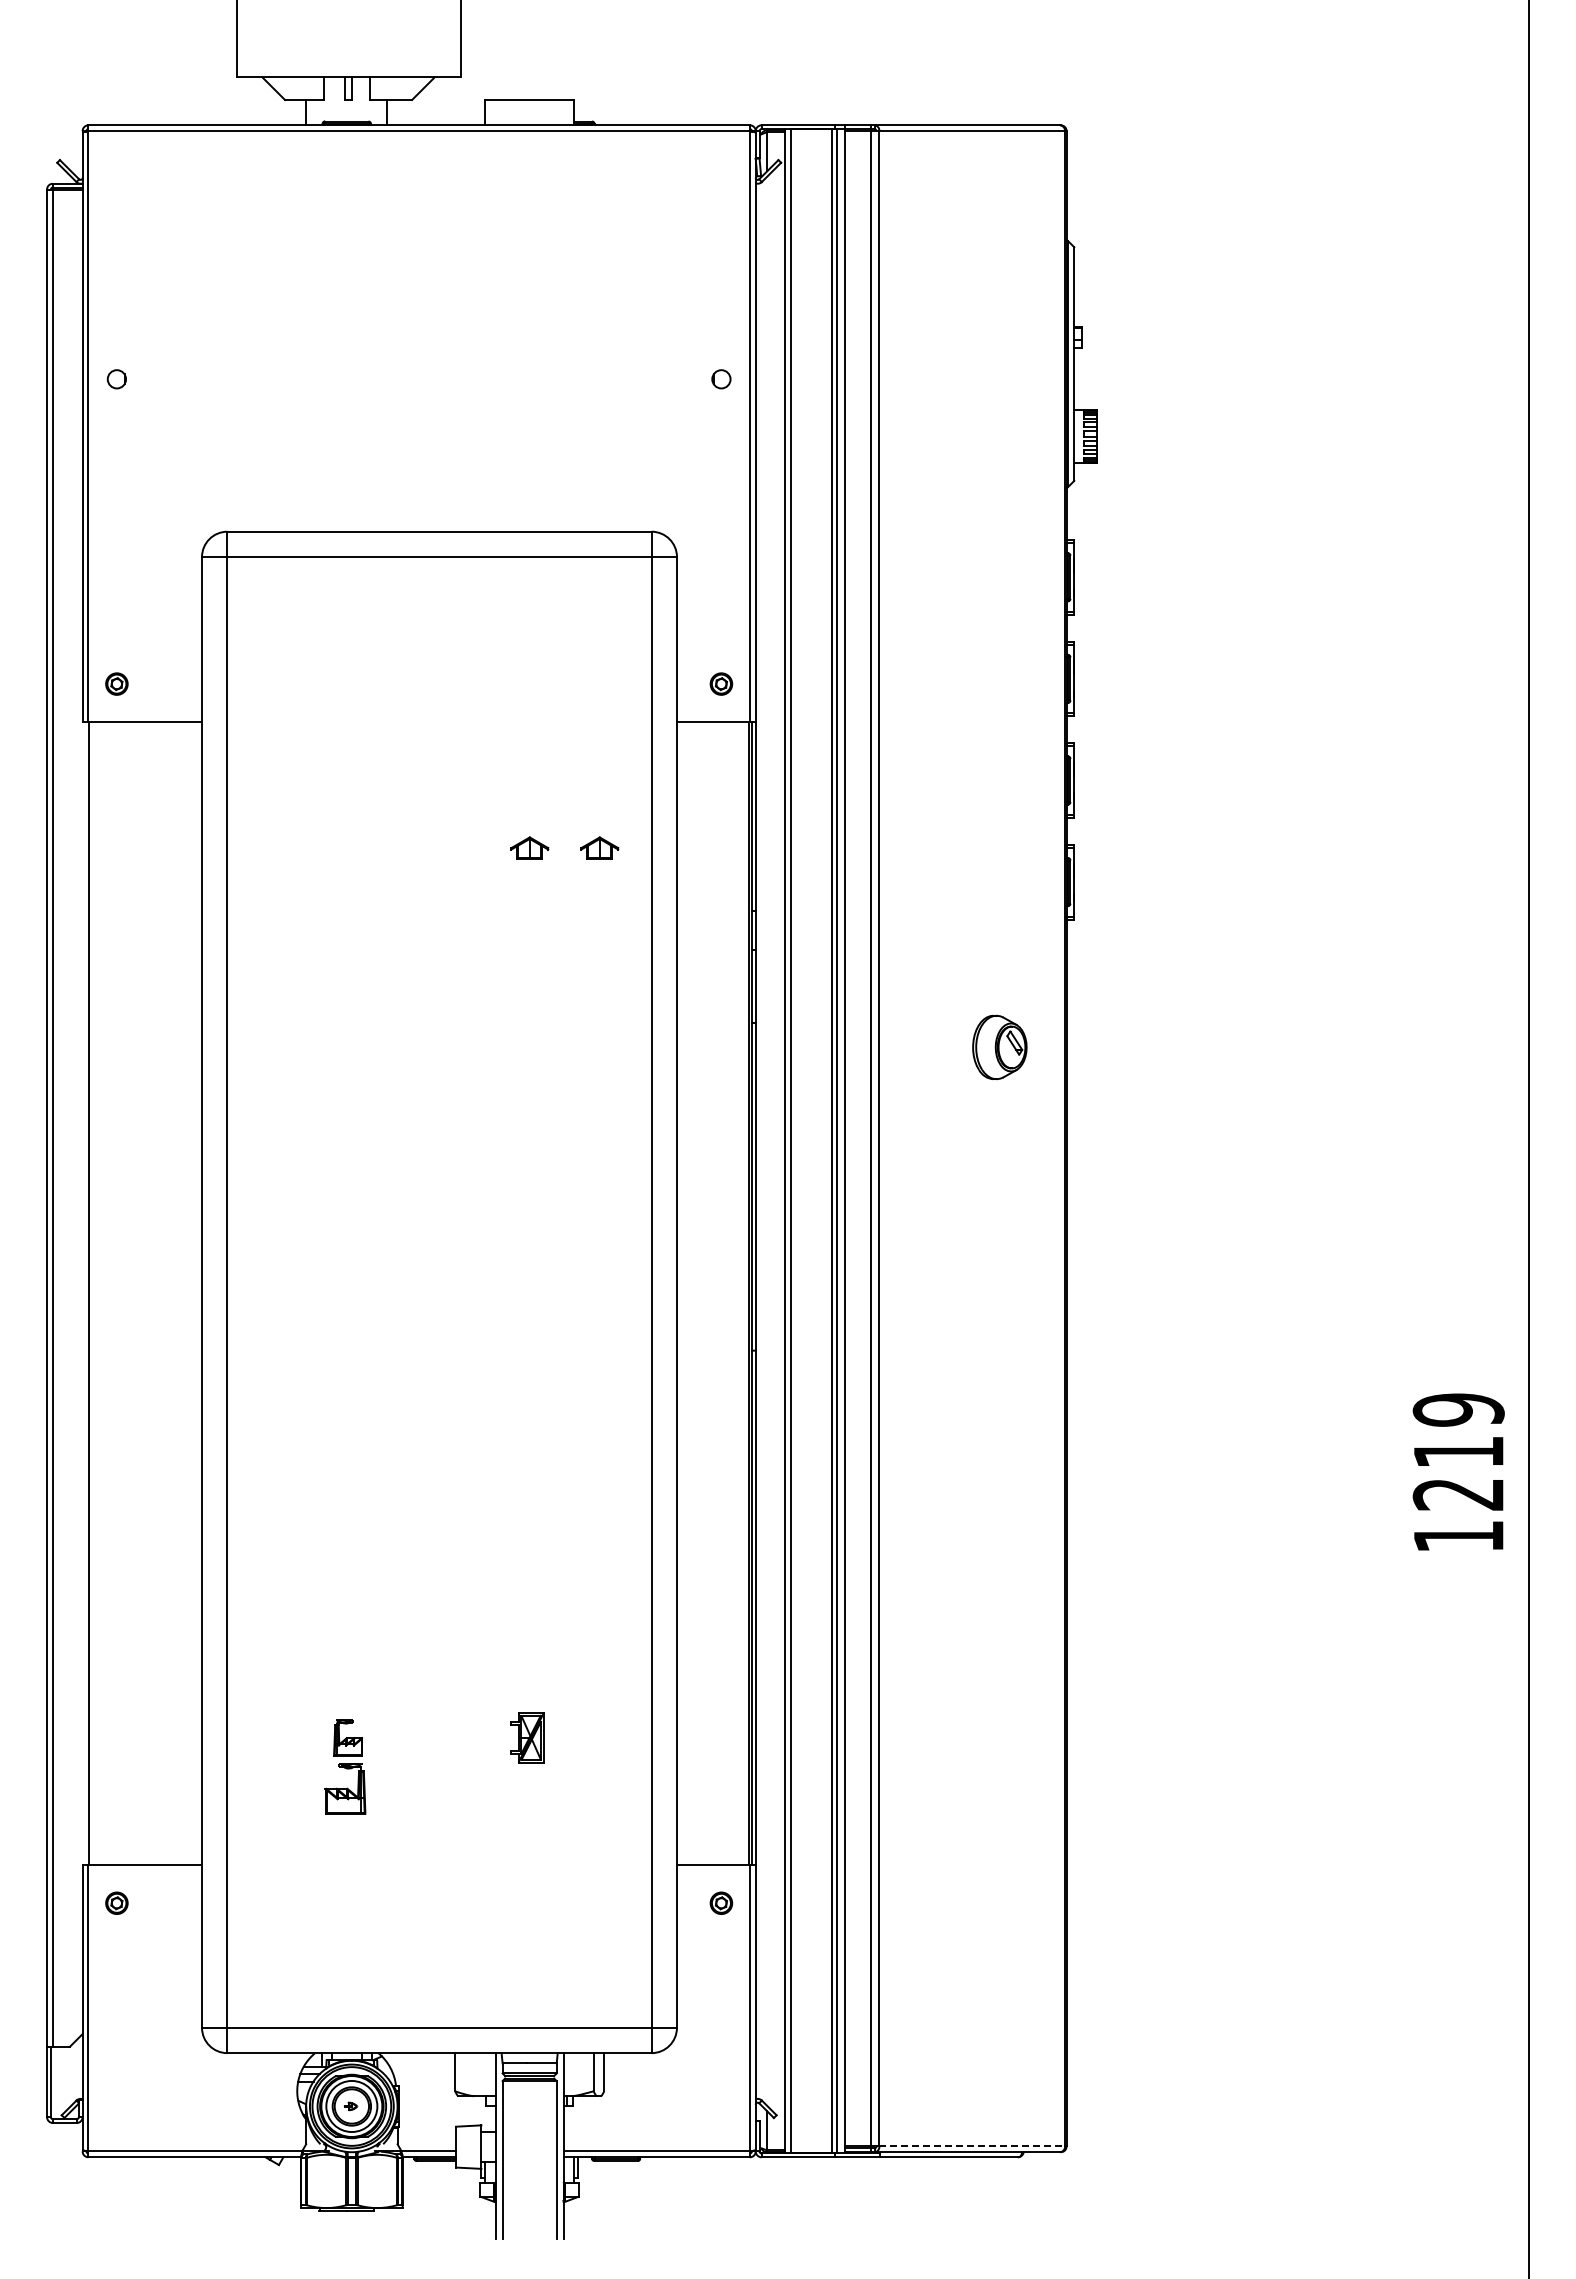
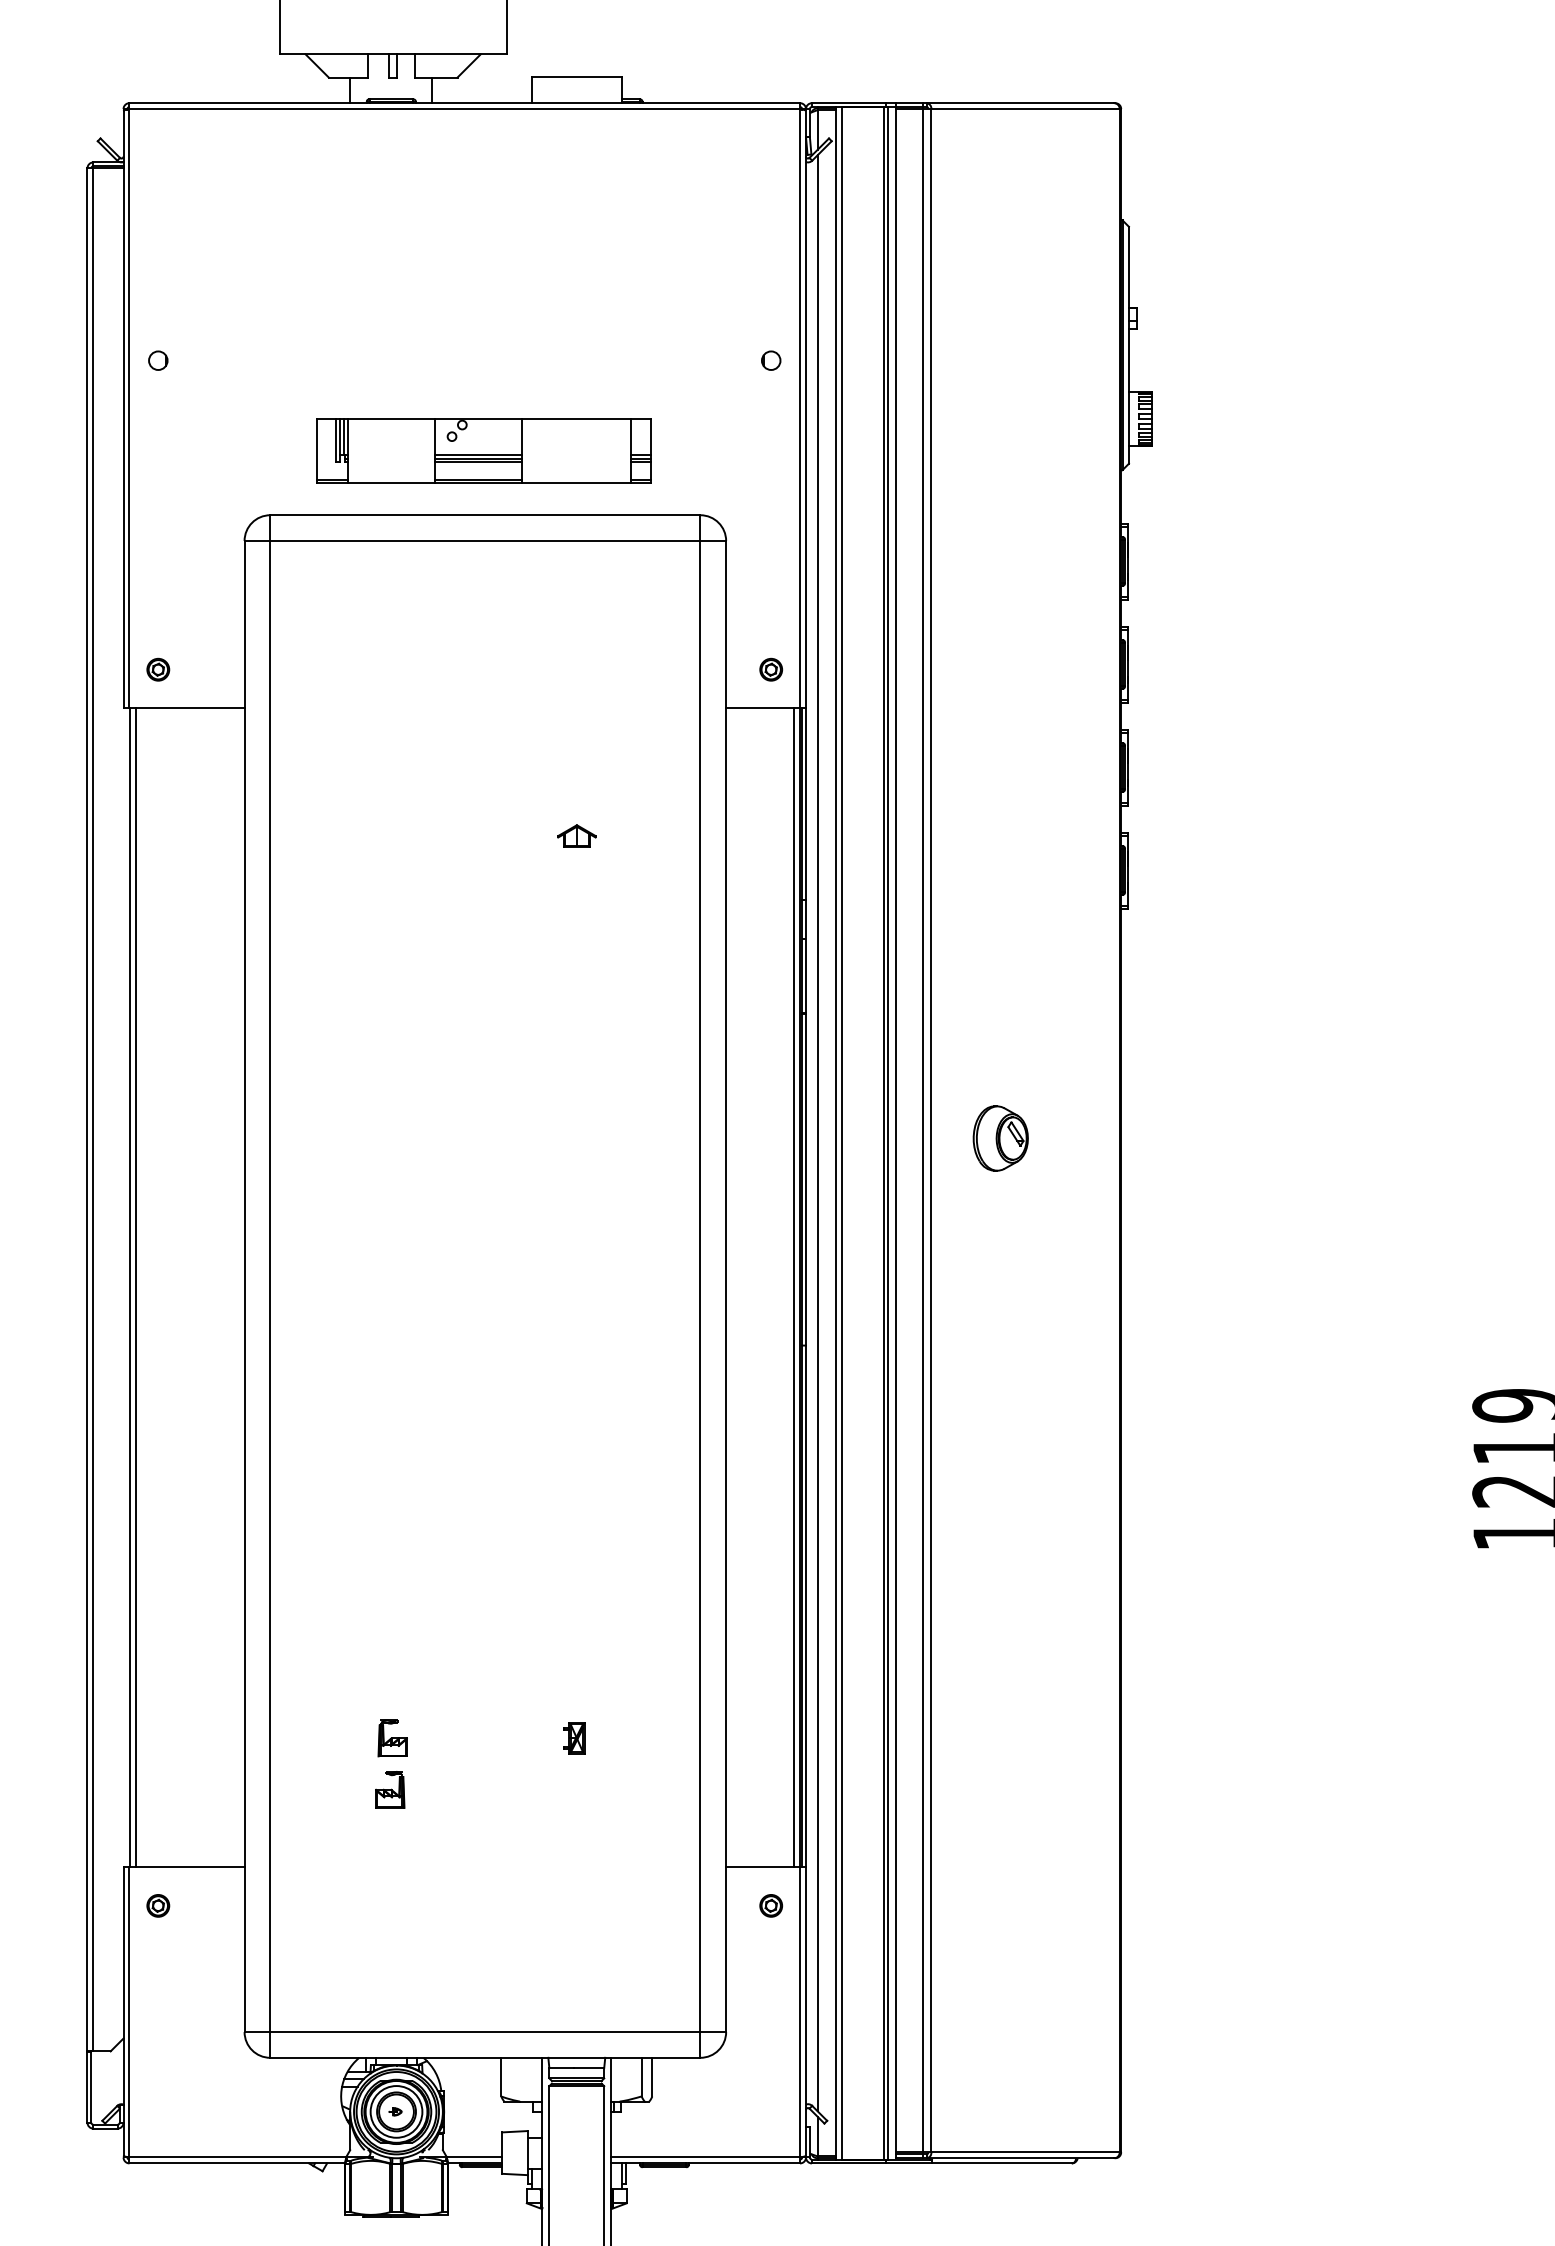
part: (437, 467) -> (483, 450), added
part: (599, 847) -> (647, 835), removed
part: (999, 1046) -> (1000, 1137), moved
line: (767, 1140) -> (817, 1132), added
line: (94, 1293) -> (135, 1287), added
line: (743, 1293) -> (793, 1287), added
part: (527, 1738) -> (574, 1738), size x0.62
part: (345, 1788) -> (390, 1789), size x0.71
line: (972, 2146) -> (1025, 2152), dashed -> solid

